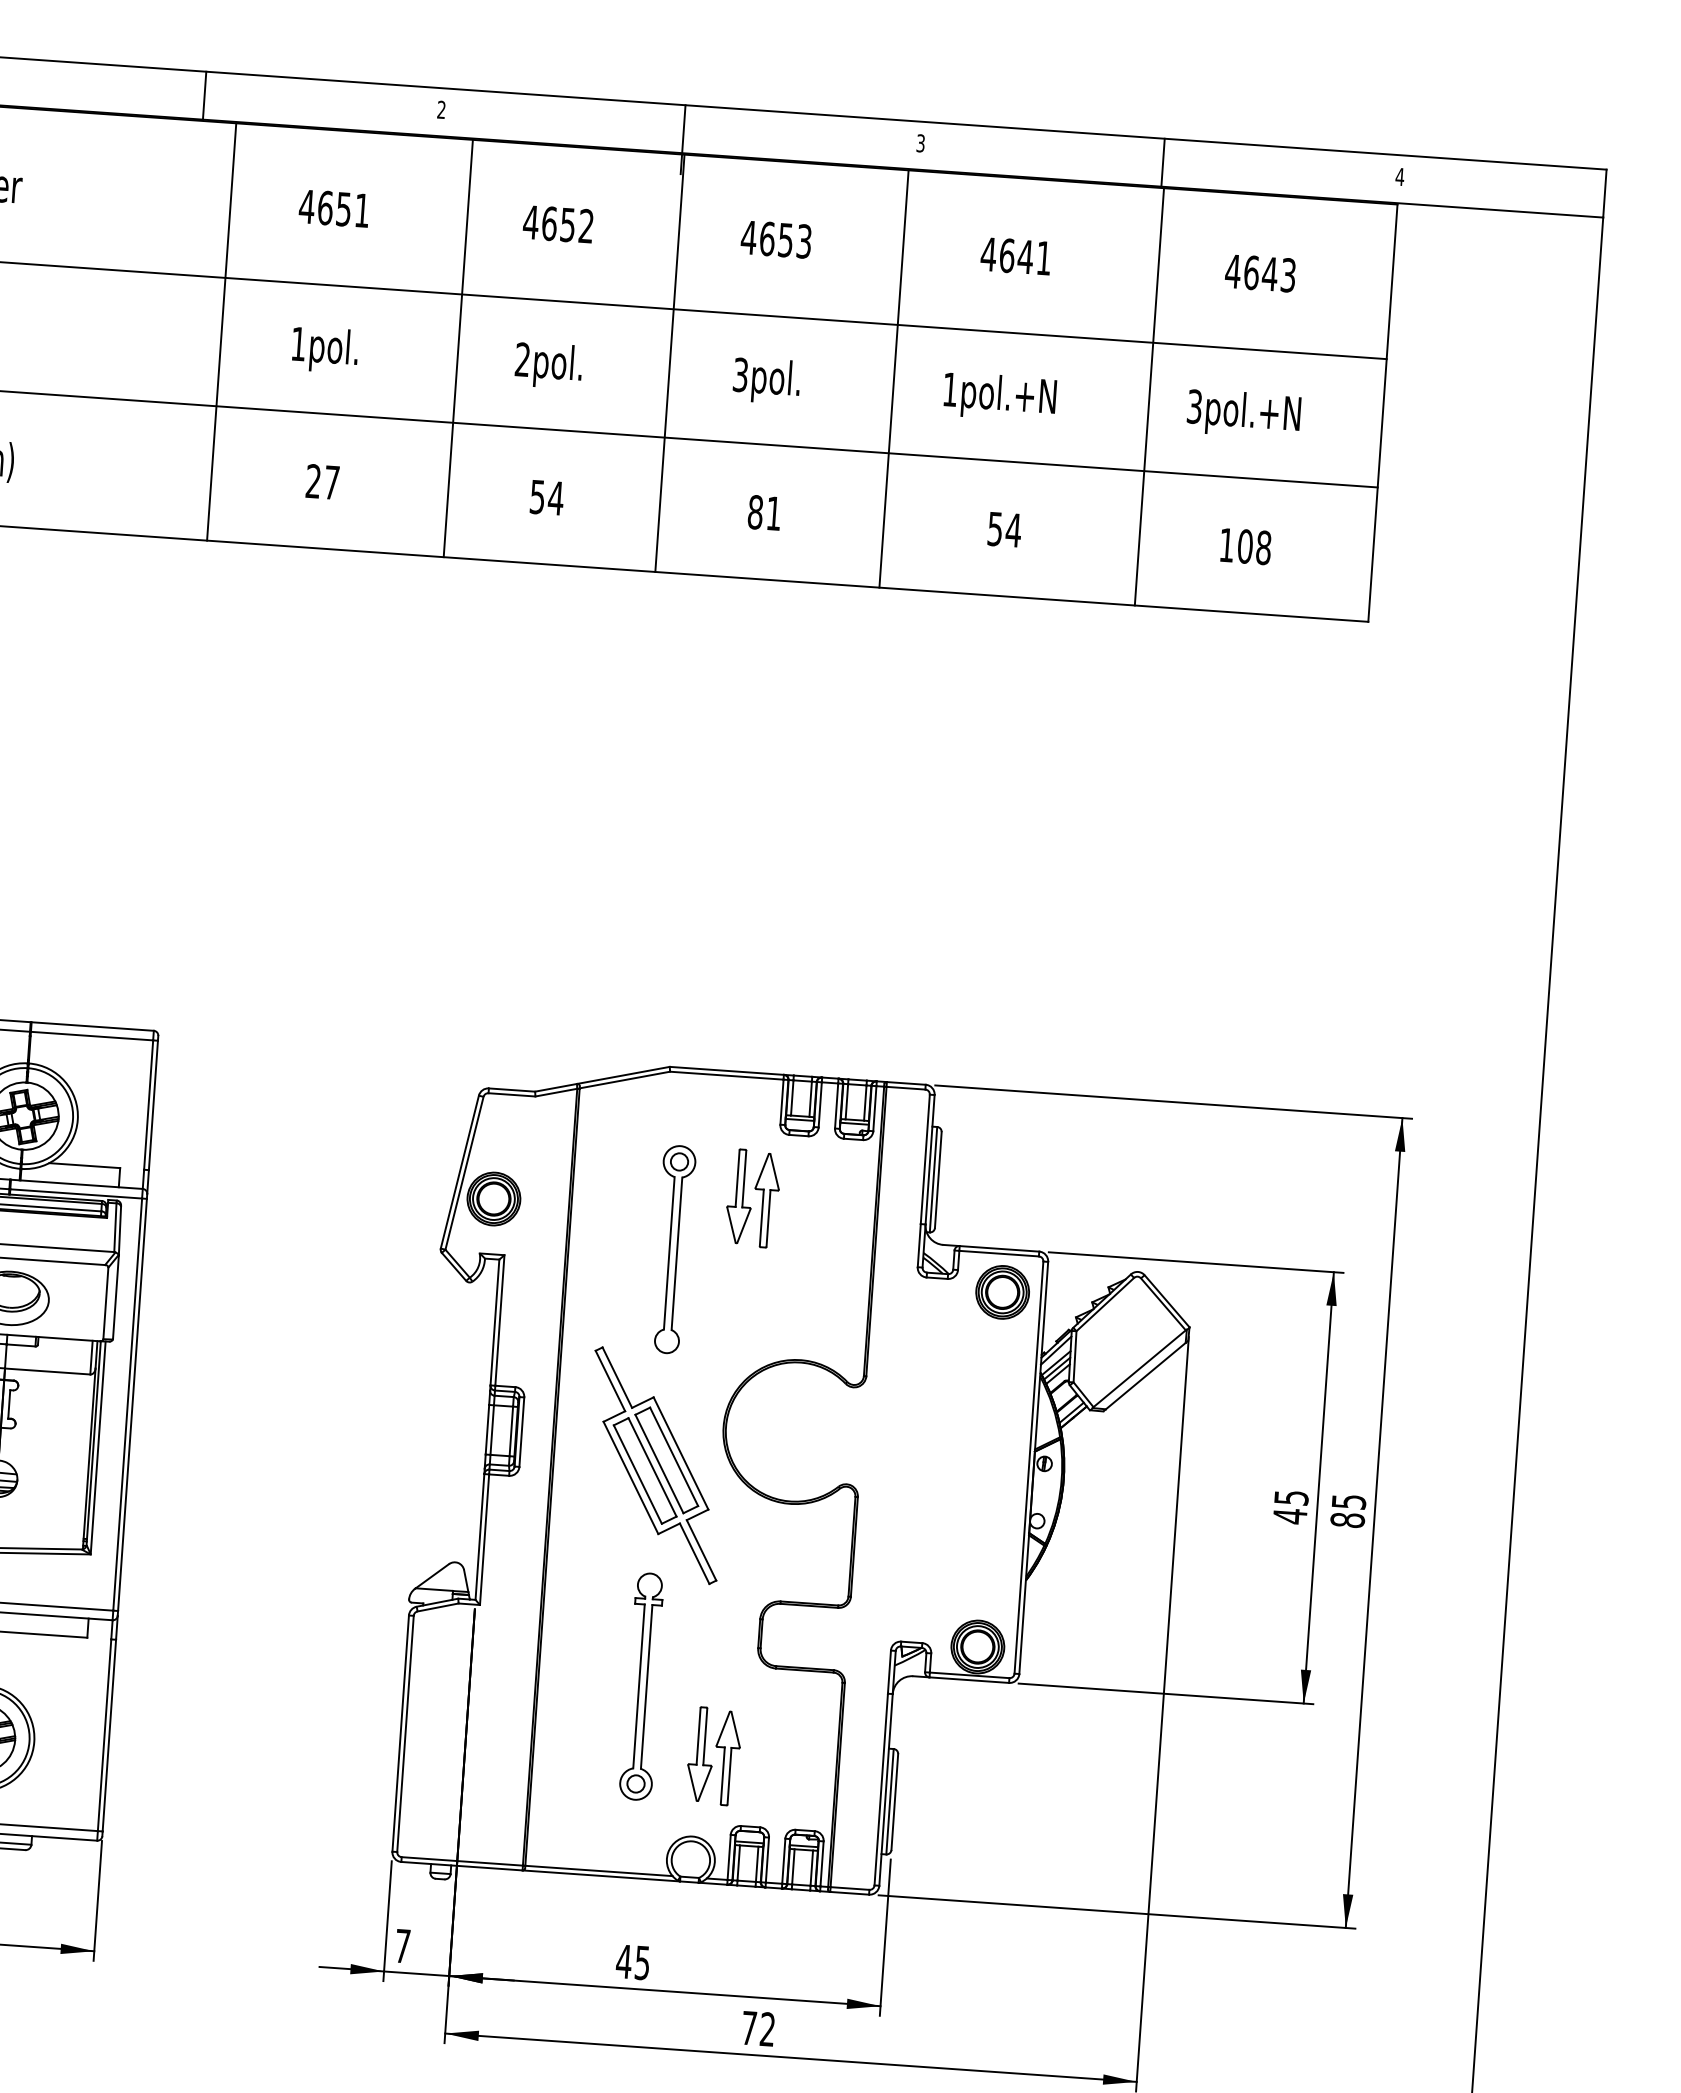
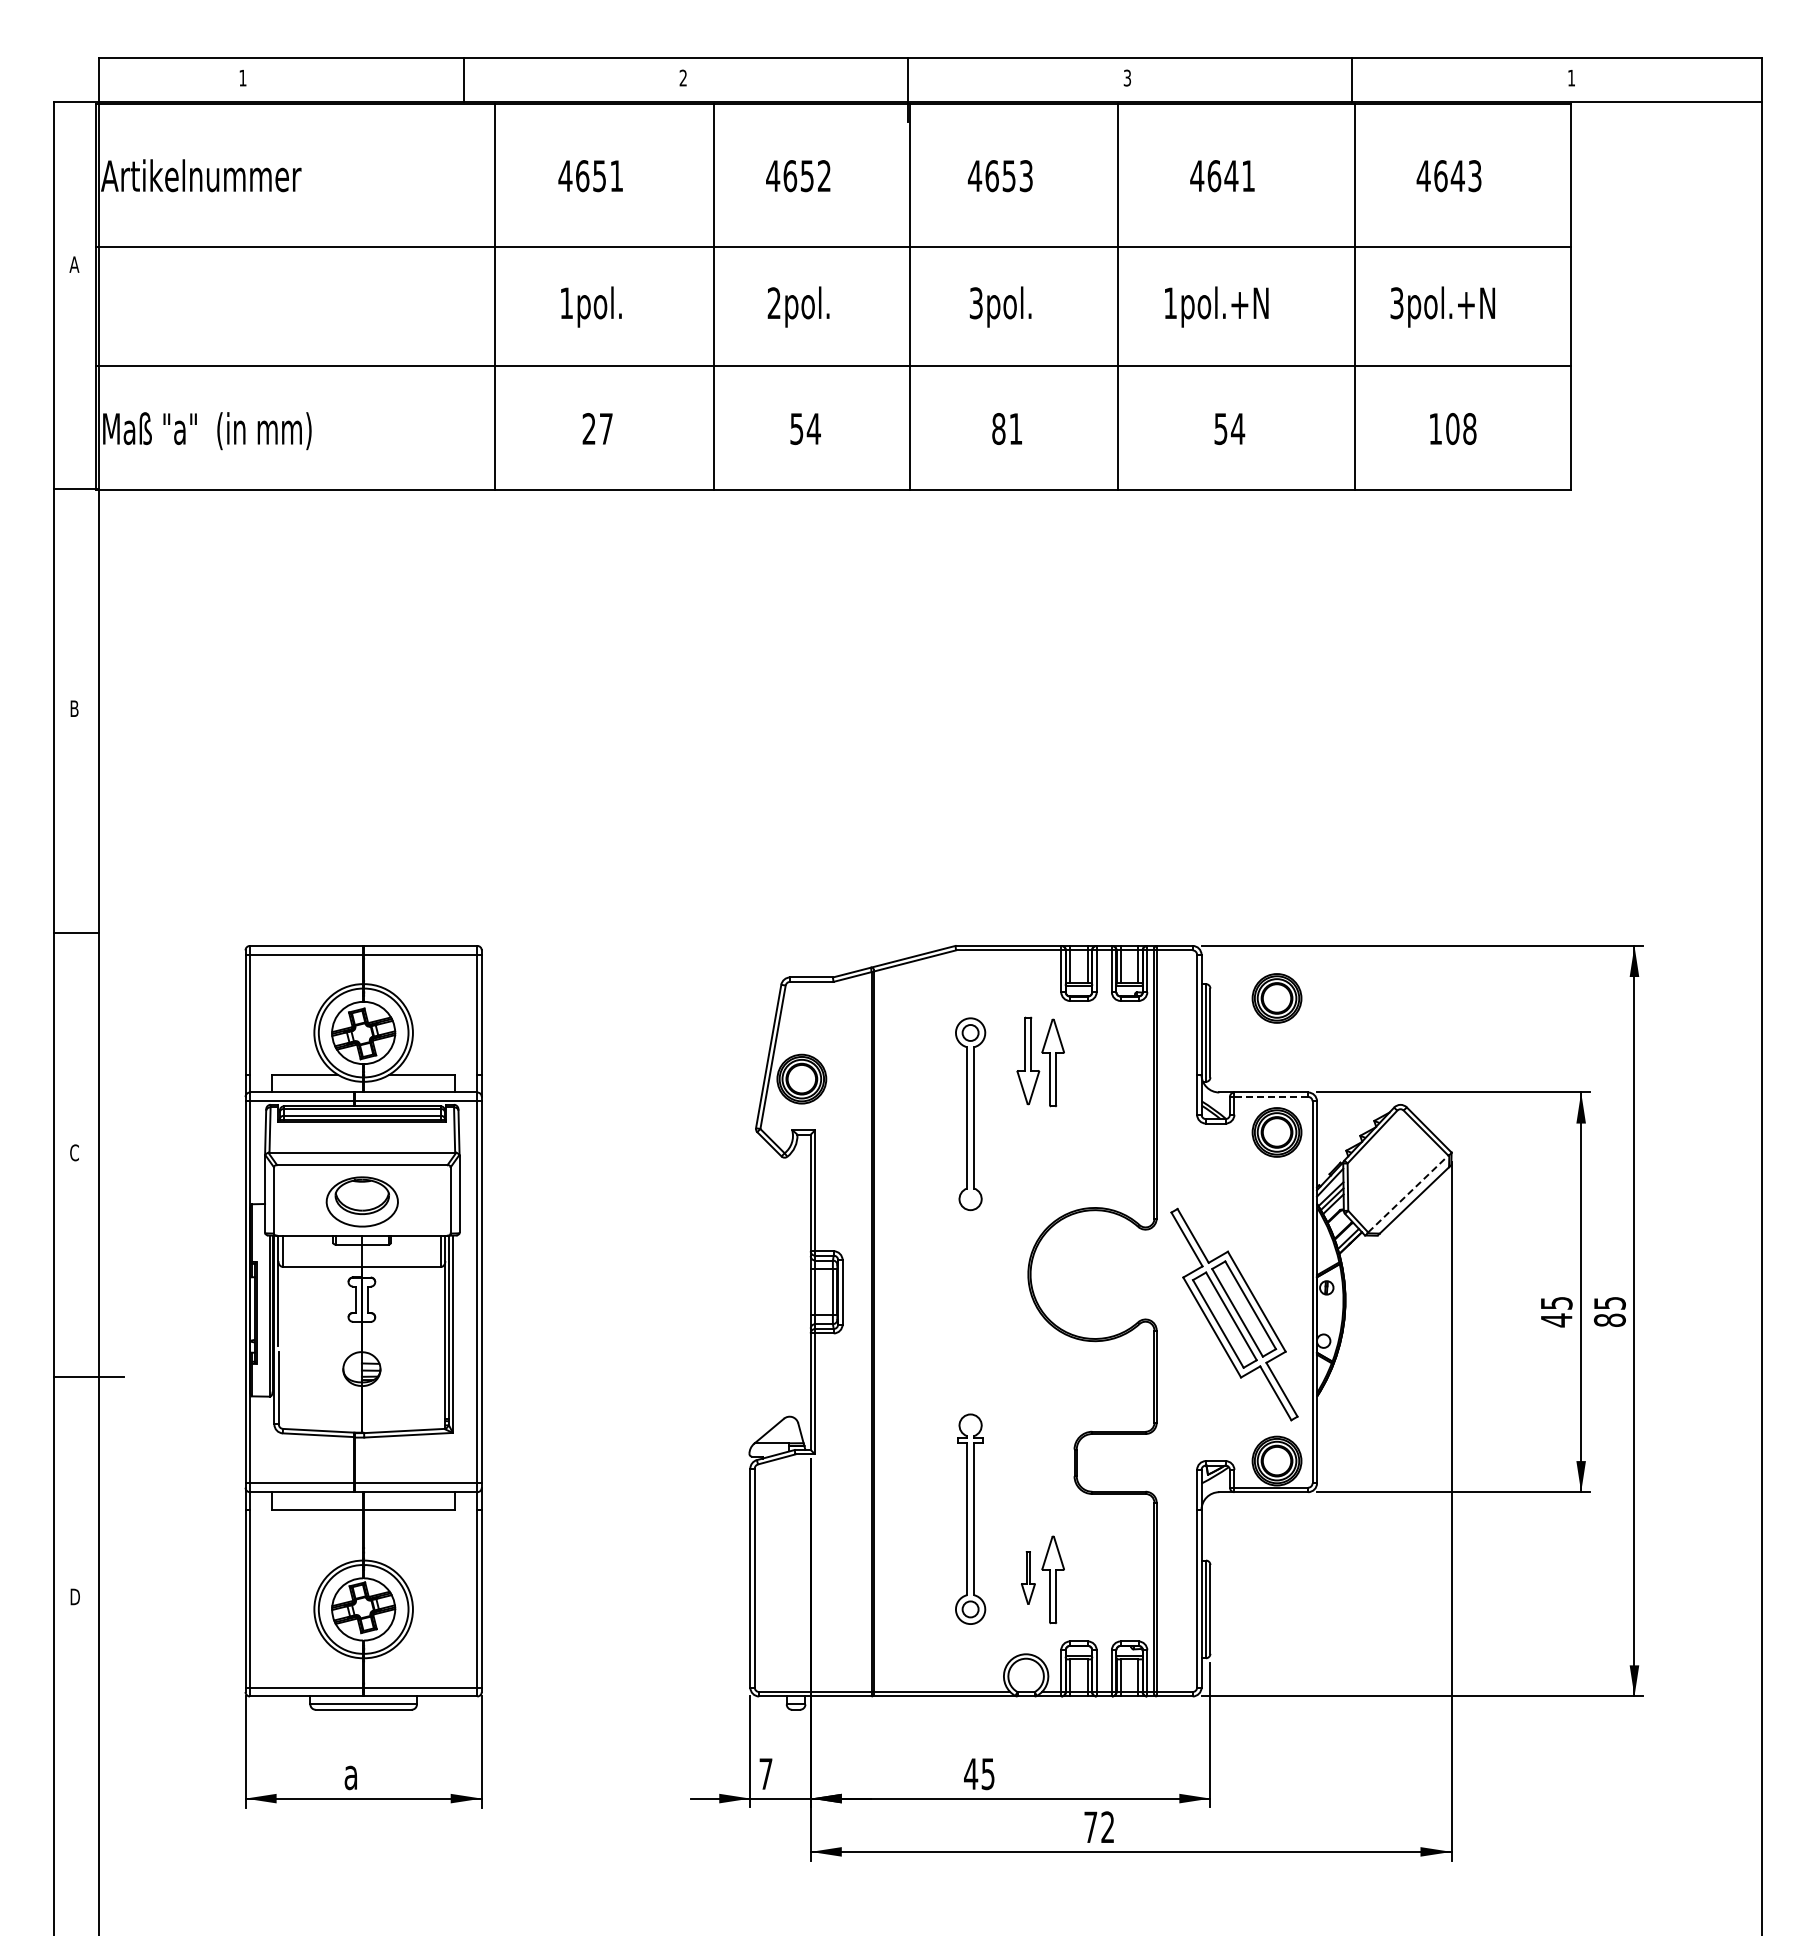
text: (1400, 176) -> (1571, 77), 4 -> 1
part: (1012, 1147) -> (1276, 998), added
line: (999, 1253) -> (1271, 1096), solid -> dashed
line: (1139, 1369) -> (1408, 1194), solid -> dashed
part: (656, 1465) -> (1234, 1314), moved
part: (700, 1753) -> (1028, 1577), size x0.6

